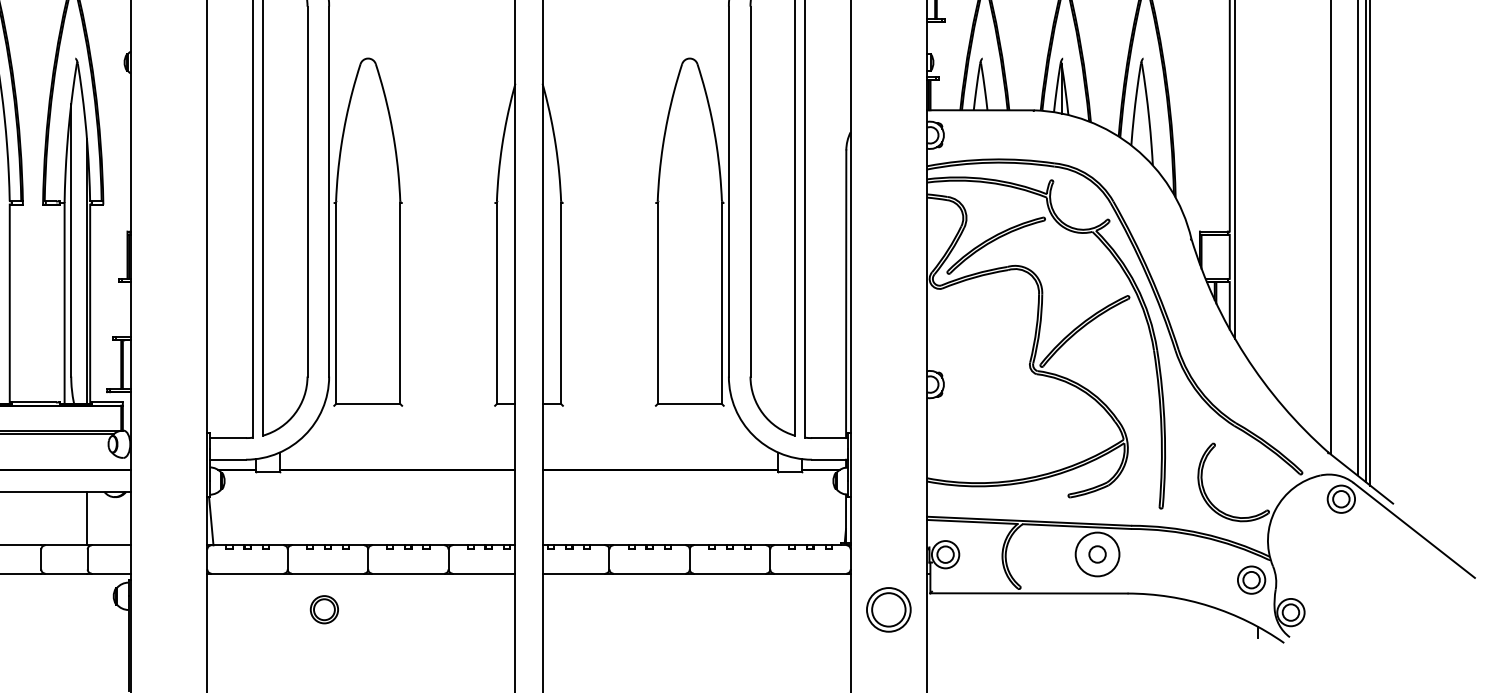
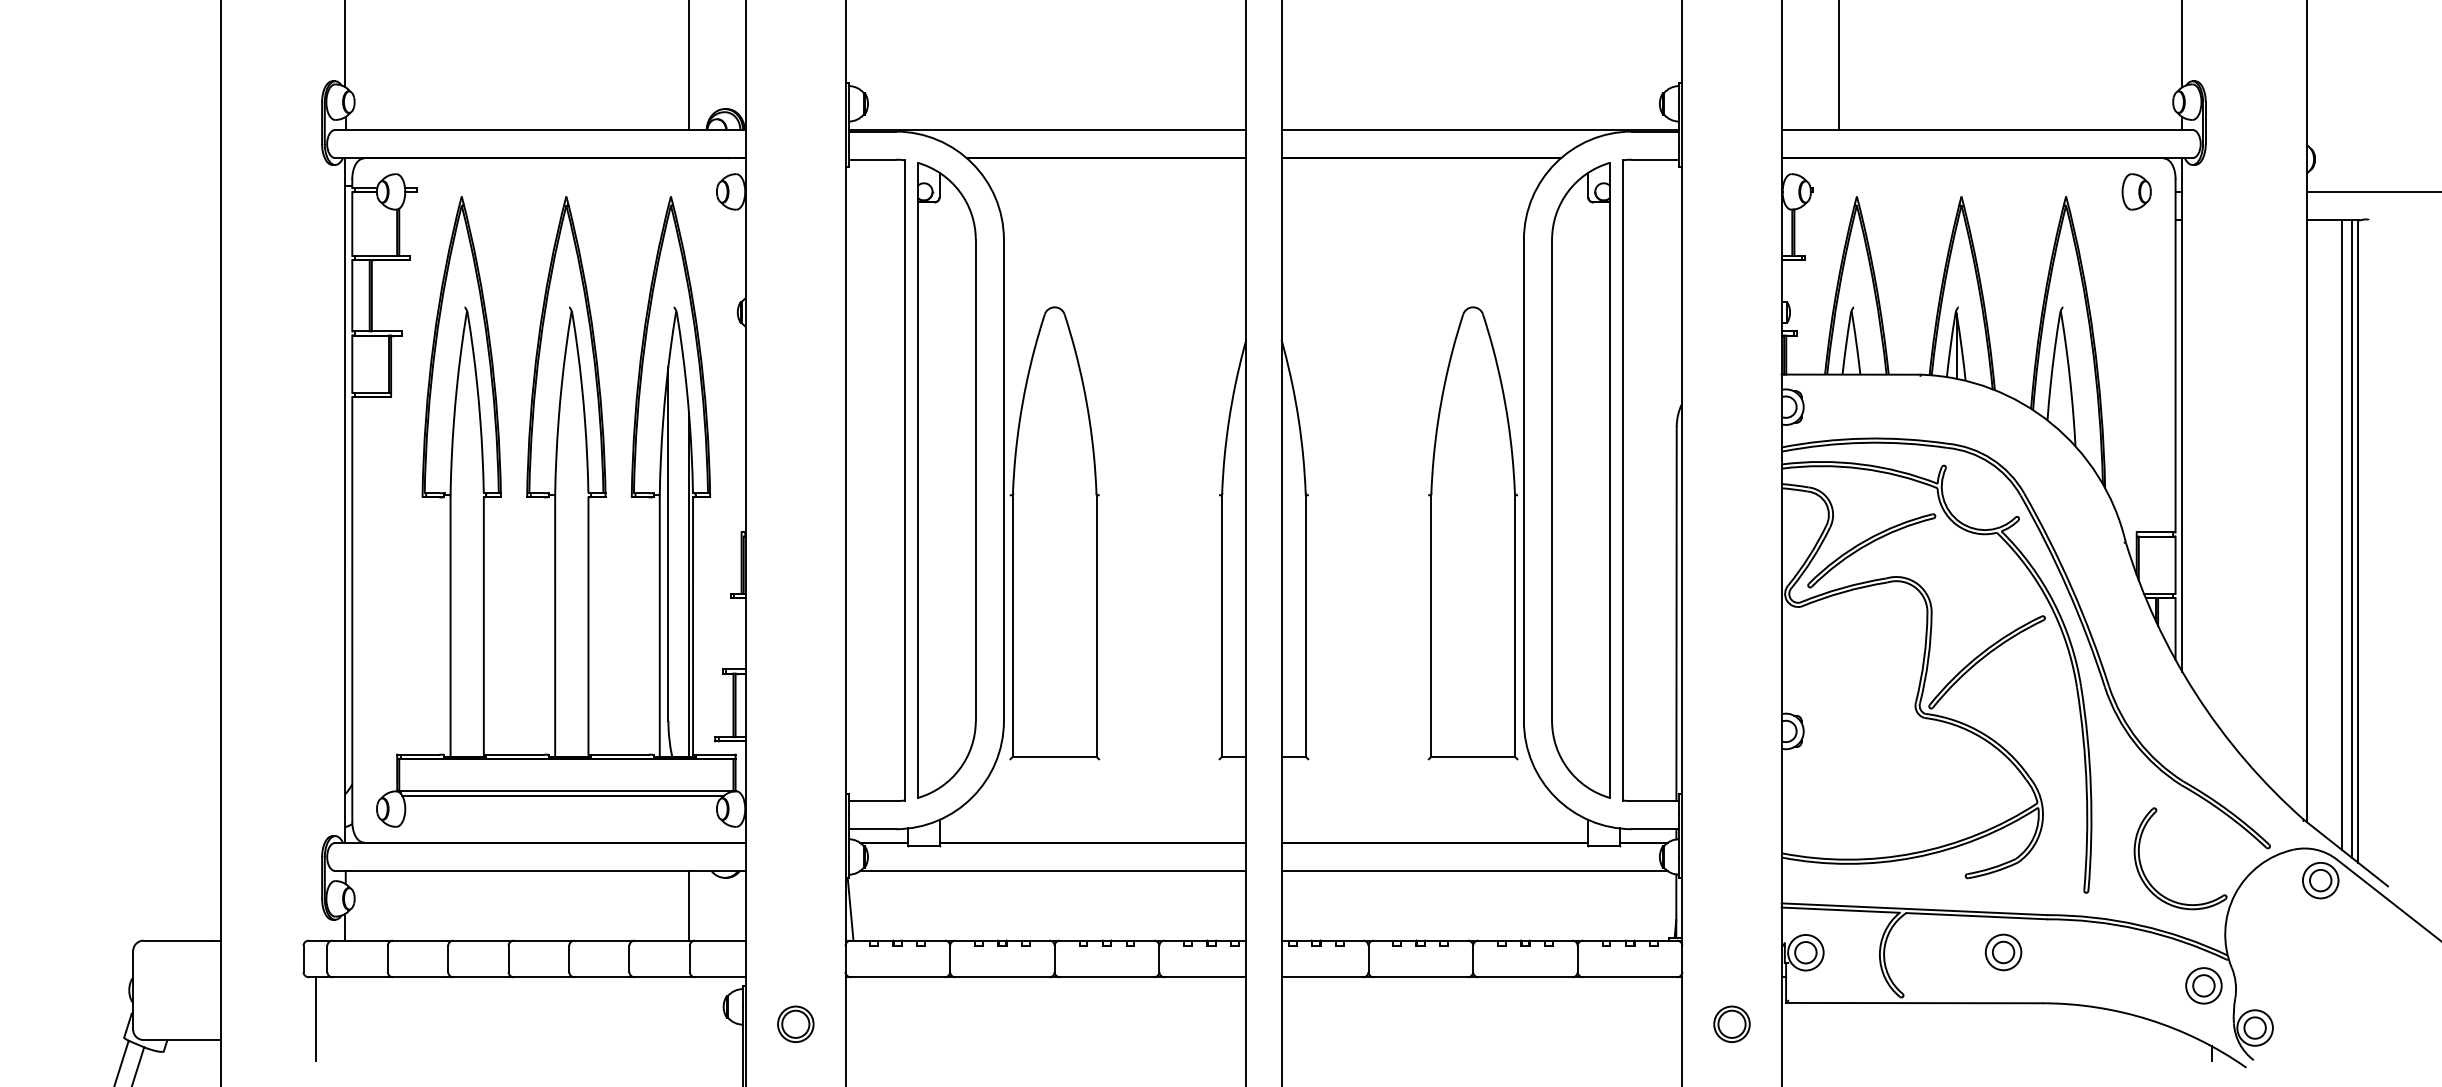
line: (367, 492) -> (1053, 871), added
line: (690, 492) -> (1474, 871), added
circle: (1097, 554) -> (2003, 952), size x0.62
part: (324, 609) -> (795, 1023), moved
part: (888, 609) -> (1731, 1023), size x0.62

